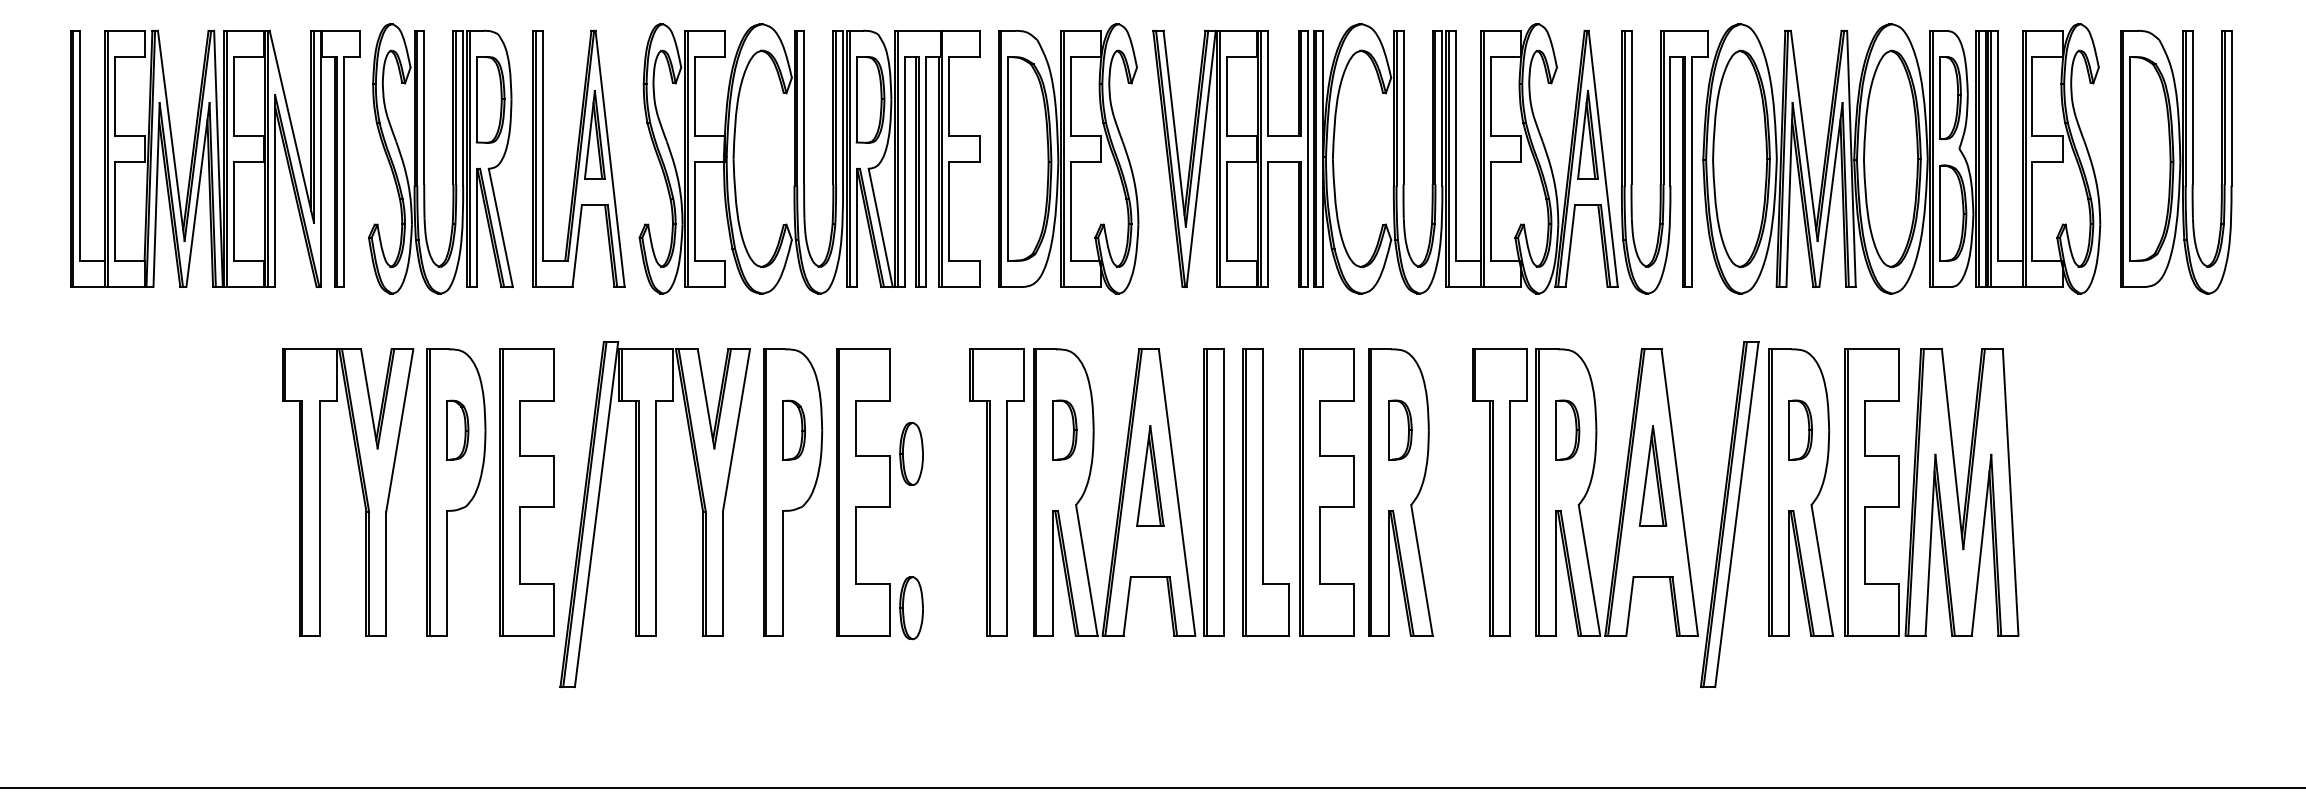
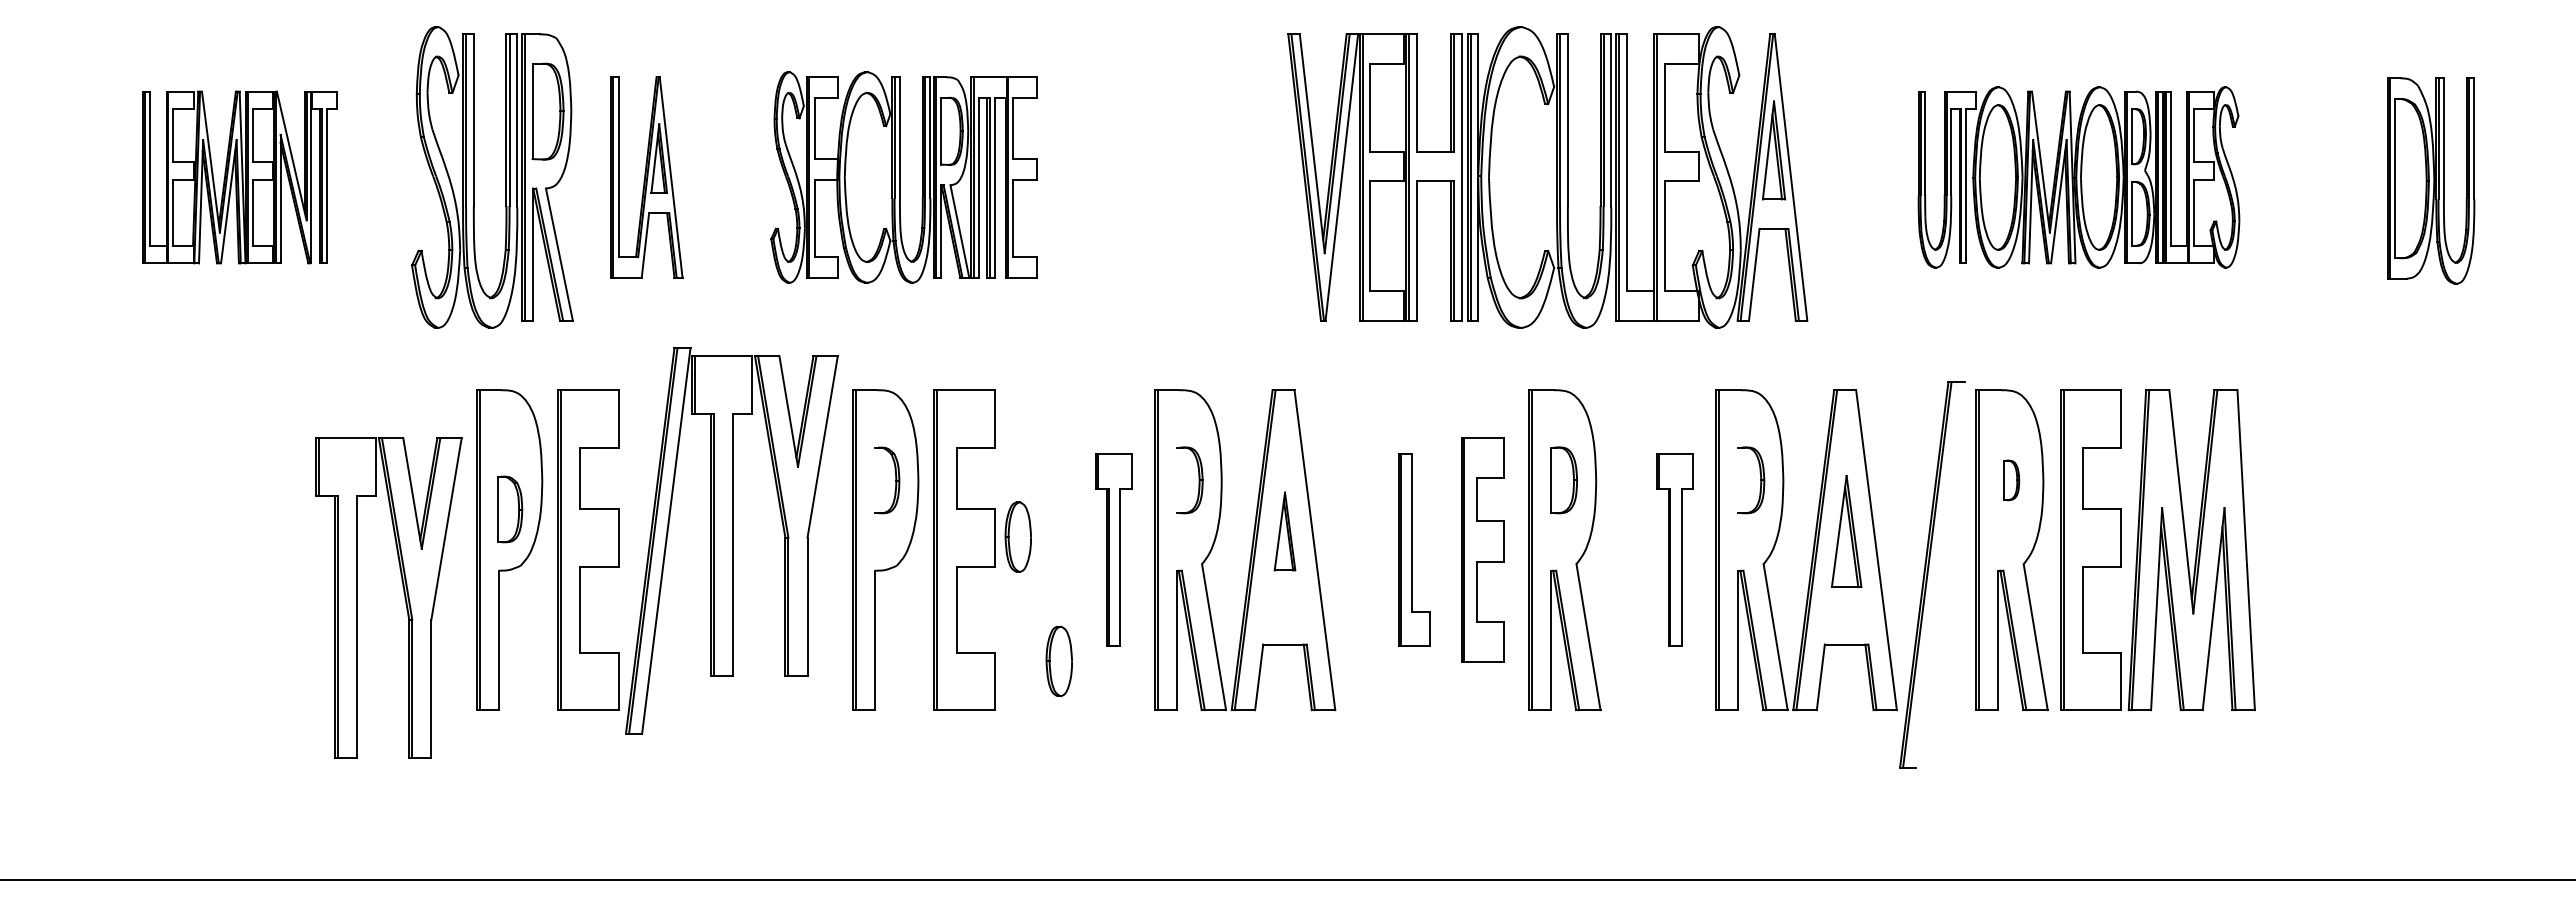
part: (215, 158) -> (240, 177), size x0.6
part: (578, 158) -> (646, 177), size x0.7
part: (808, 158) -> (903, 177), size x0.7
part: (1068, 158) -> (1193, 177), removed
part: (1860, 158) -> (2078, 177), size x0.6
part: (2175, 161) -> (2430, 180), size x0.7
part: (457, 430) -> (510, 509), moved
line: (783, 430) -> (875, 480), removed
line: (1053, 430) -> (1176, 480), removed
line: (1556, 430) -> (1738, 480), removed
part: (1800, 430) -> (2011, 480), size x0.6
part: (910, 453) -> (1017, 536), moved
part: (1149, 475) -> (1284, 531), size x0.7
part: (361, 487) -> (403, 592), moved
part: (996, 491) -> (1113, 549), size x0.6
part: (1213, 491) -> (1355, 549), removed
part: (1266, 491) -> (1414, 549), size x0.6
part: (1327, 491) -> (1482, 549), size x0.7
part: (1498, 491) -> (1674, 549), size x0.6
part: (654, 514) -> (731, 540), moved
line: (1737, 514) -> (1940, 574), removed
part: (910, 607) -> (1058, 660), moved

